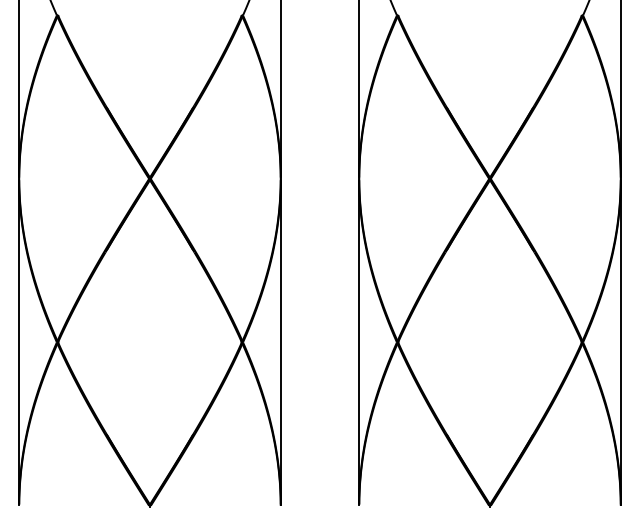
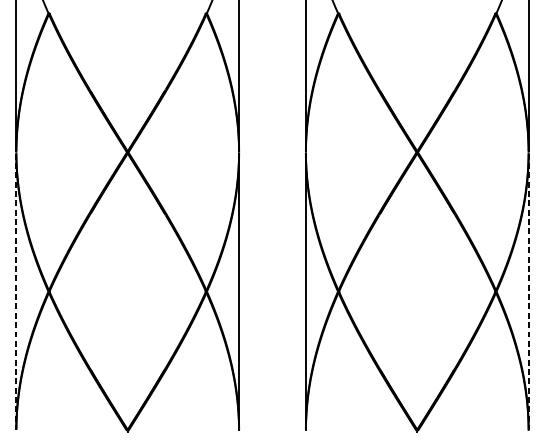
line: (19, 342) -> (16, 291), solid -> dashed
line: (620, 342) -> (528, 291), solid -> dashed

